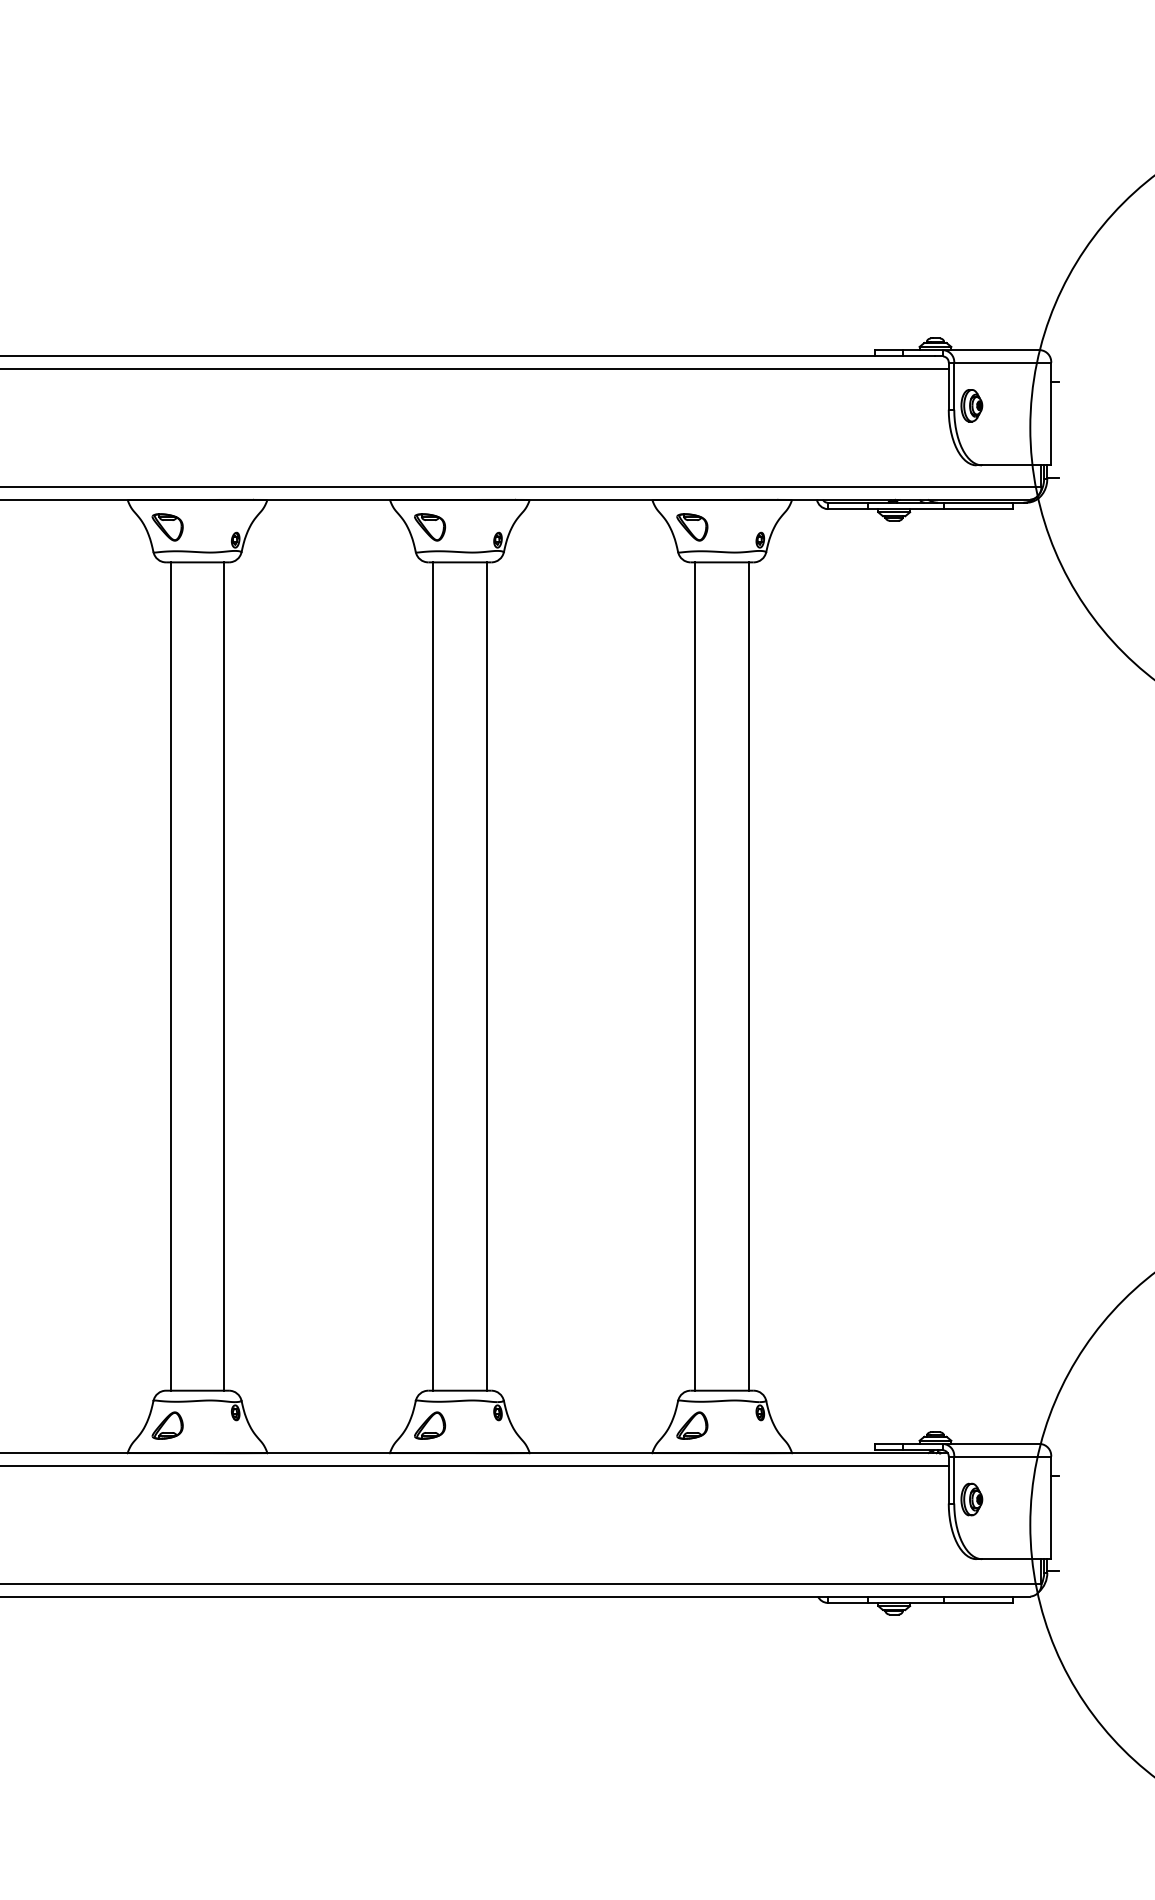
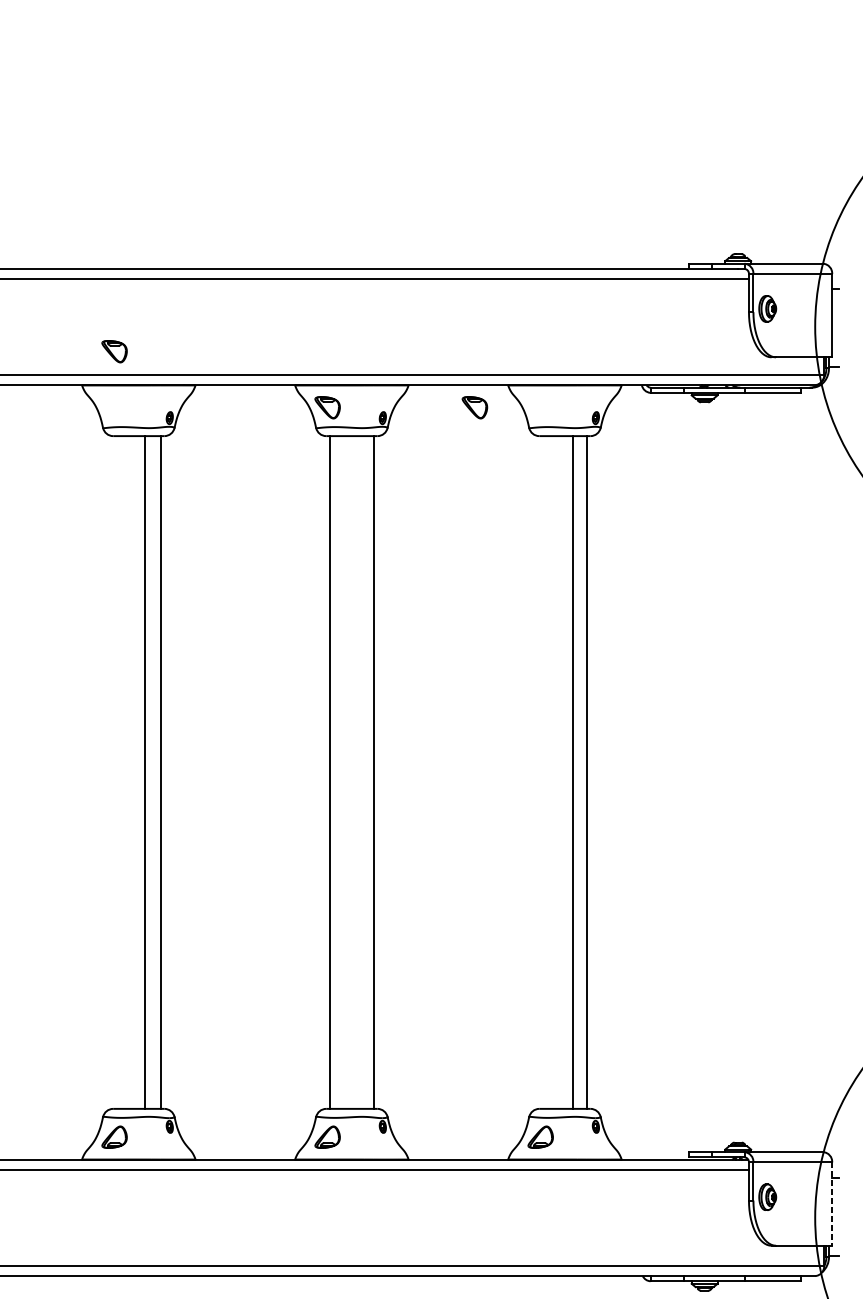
part: (167, 527) -> (114, 351), moved
part: (692, 527) -> (475, 407), moved
line: (170, 976) -> (145, 772), moved
line: (695, 976) -> (573, 772), moved
line: (1051, 1508) -> (832, 1204), solid -> dashed

